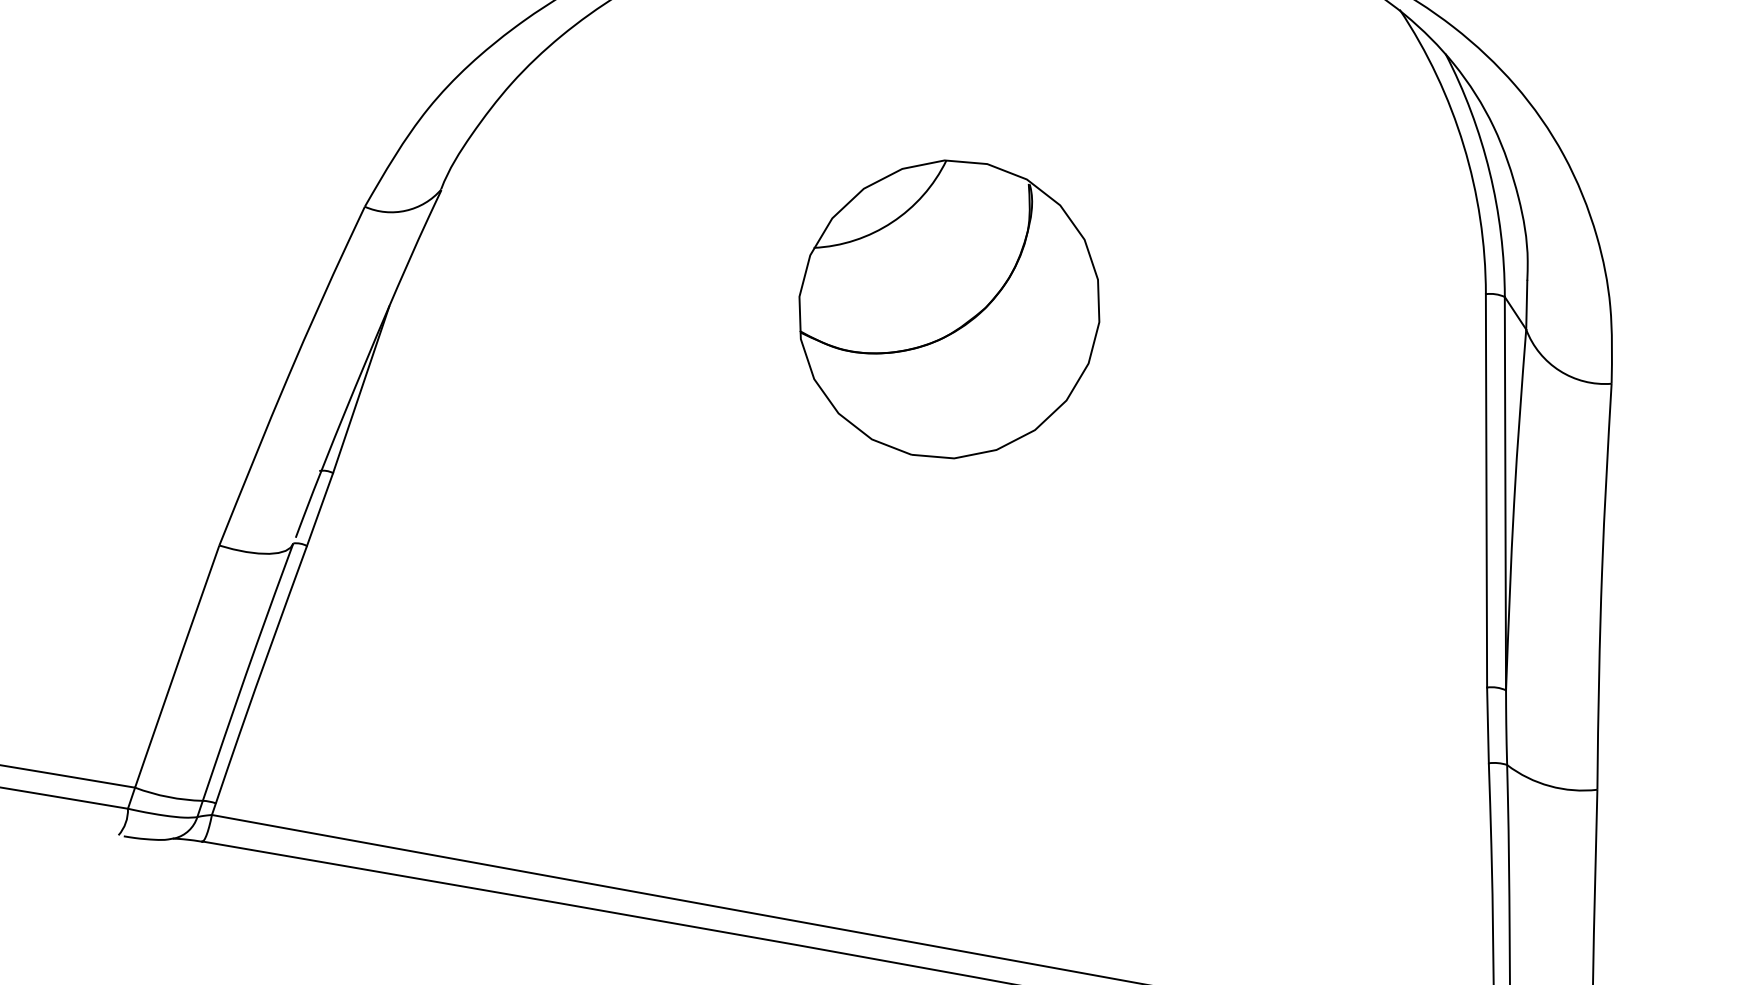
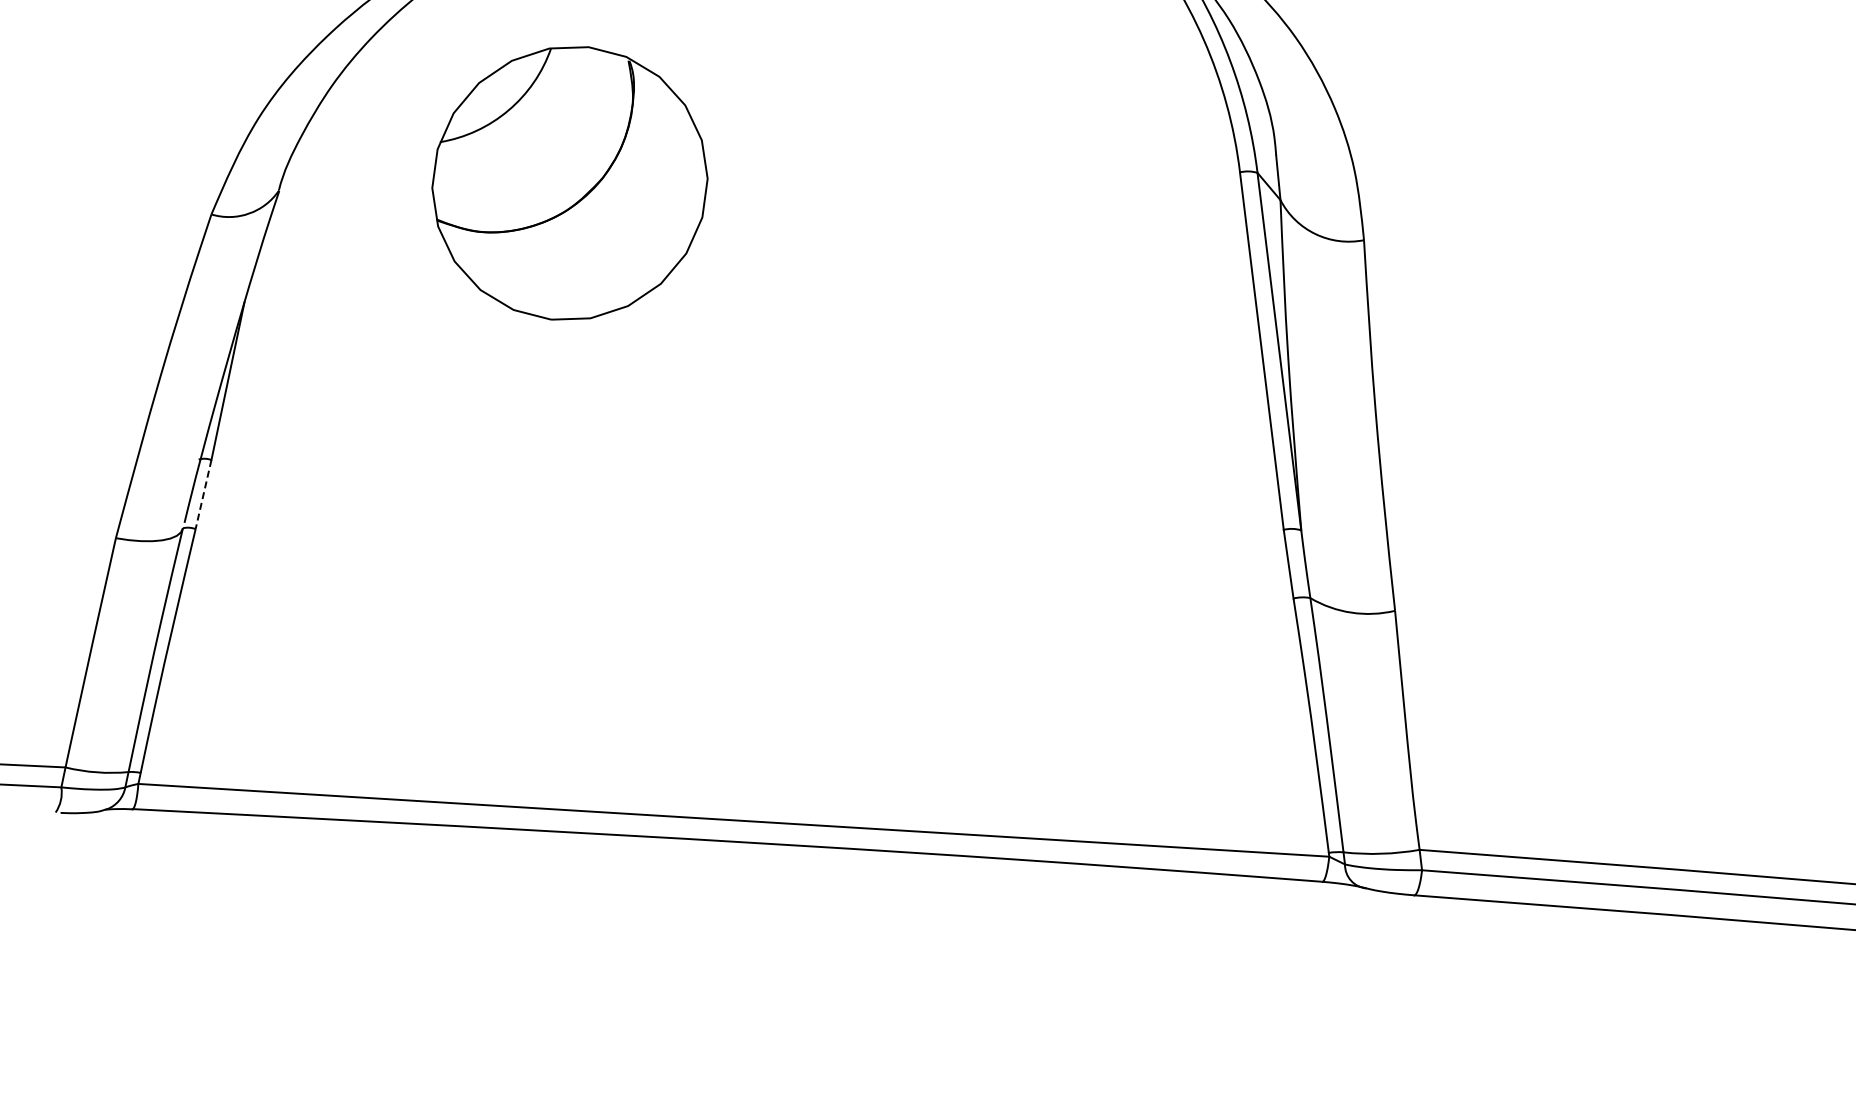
part: (948, 309) -> (569, 183), moved
line: (319, 510) -> (203, 495), solid -> dashed

